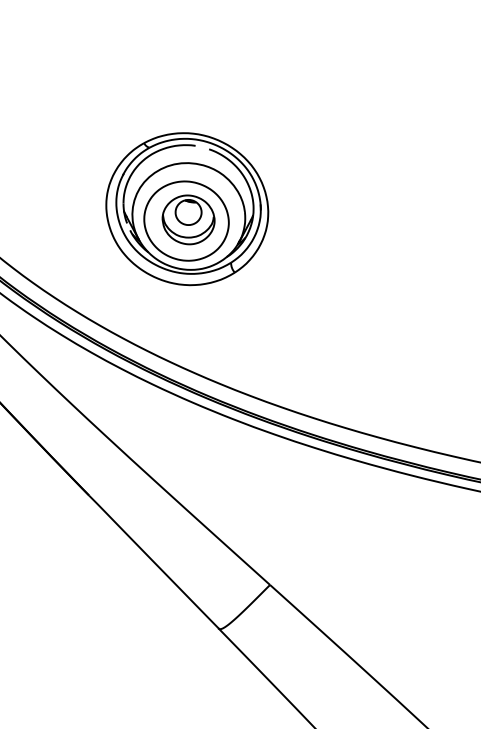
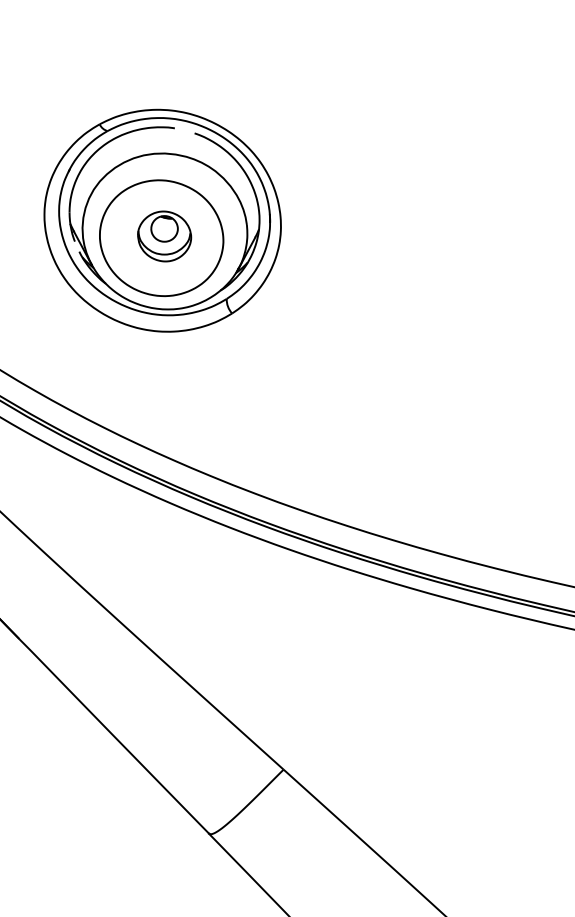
part: (188, 219) -> (164, 235), size x0.7

